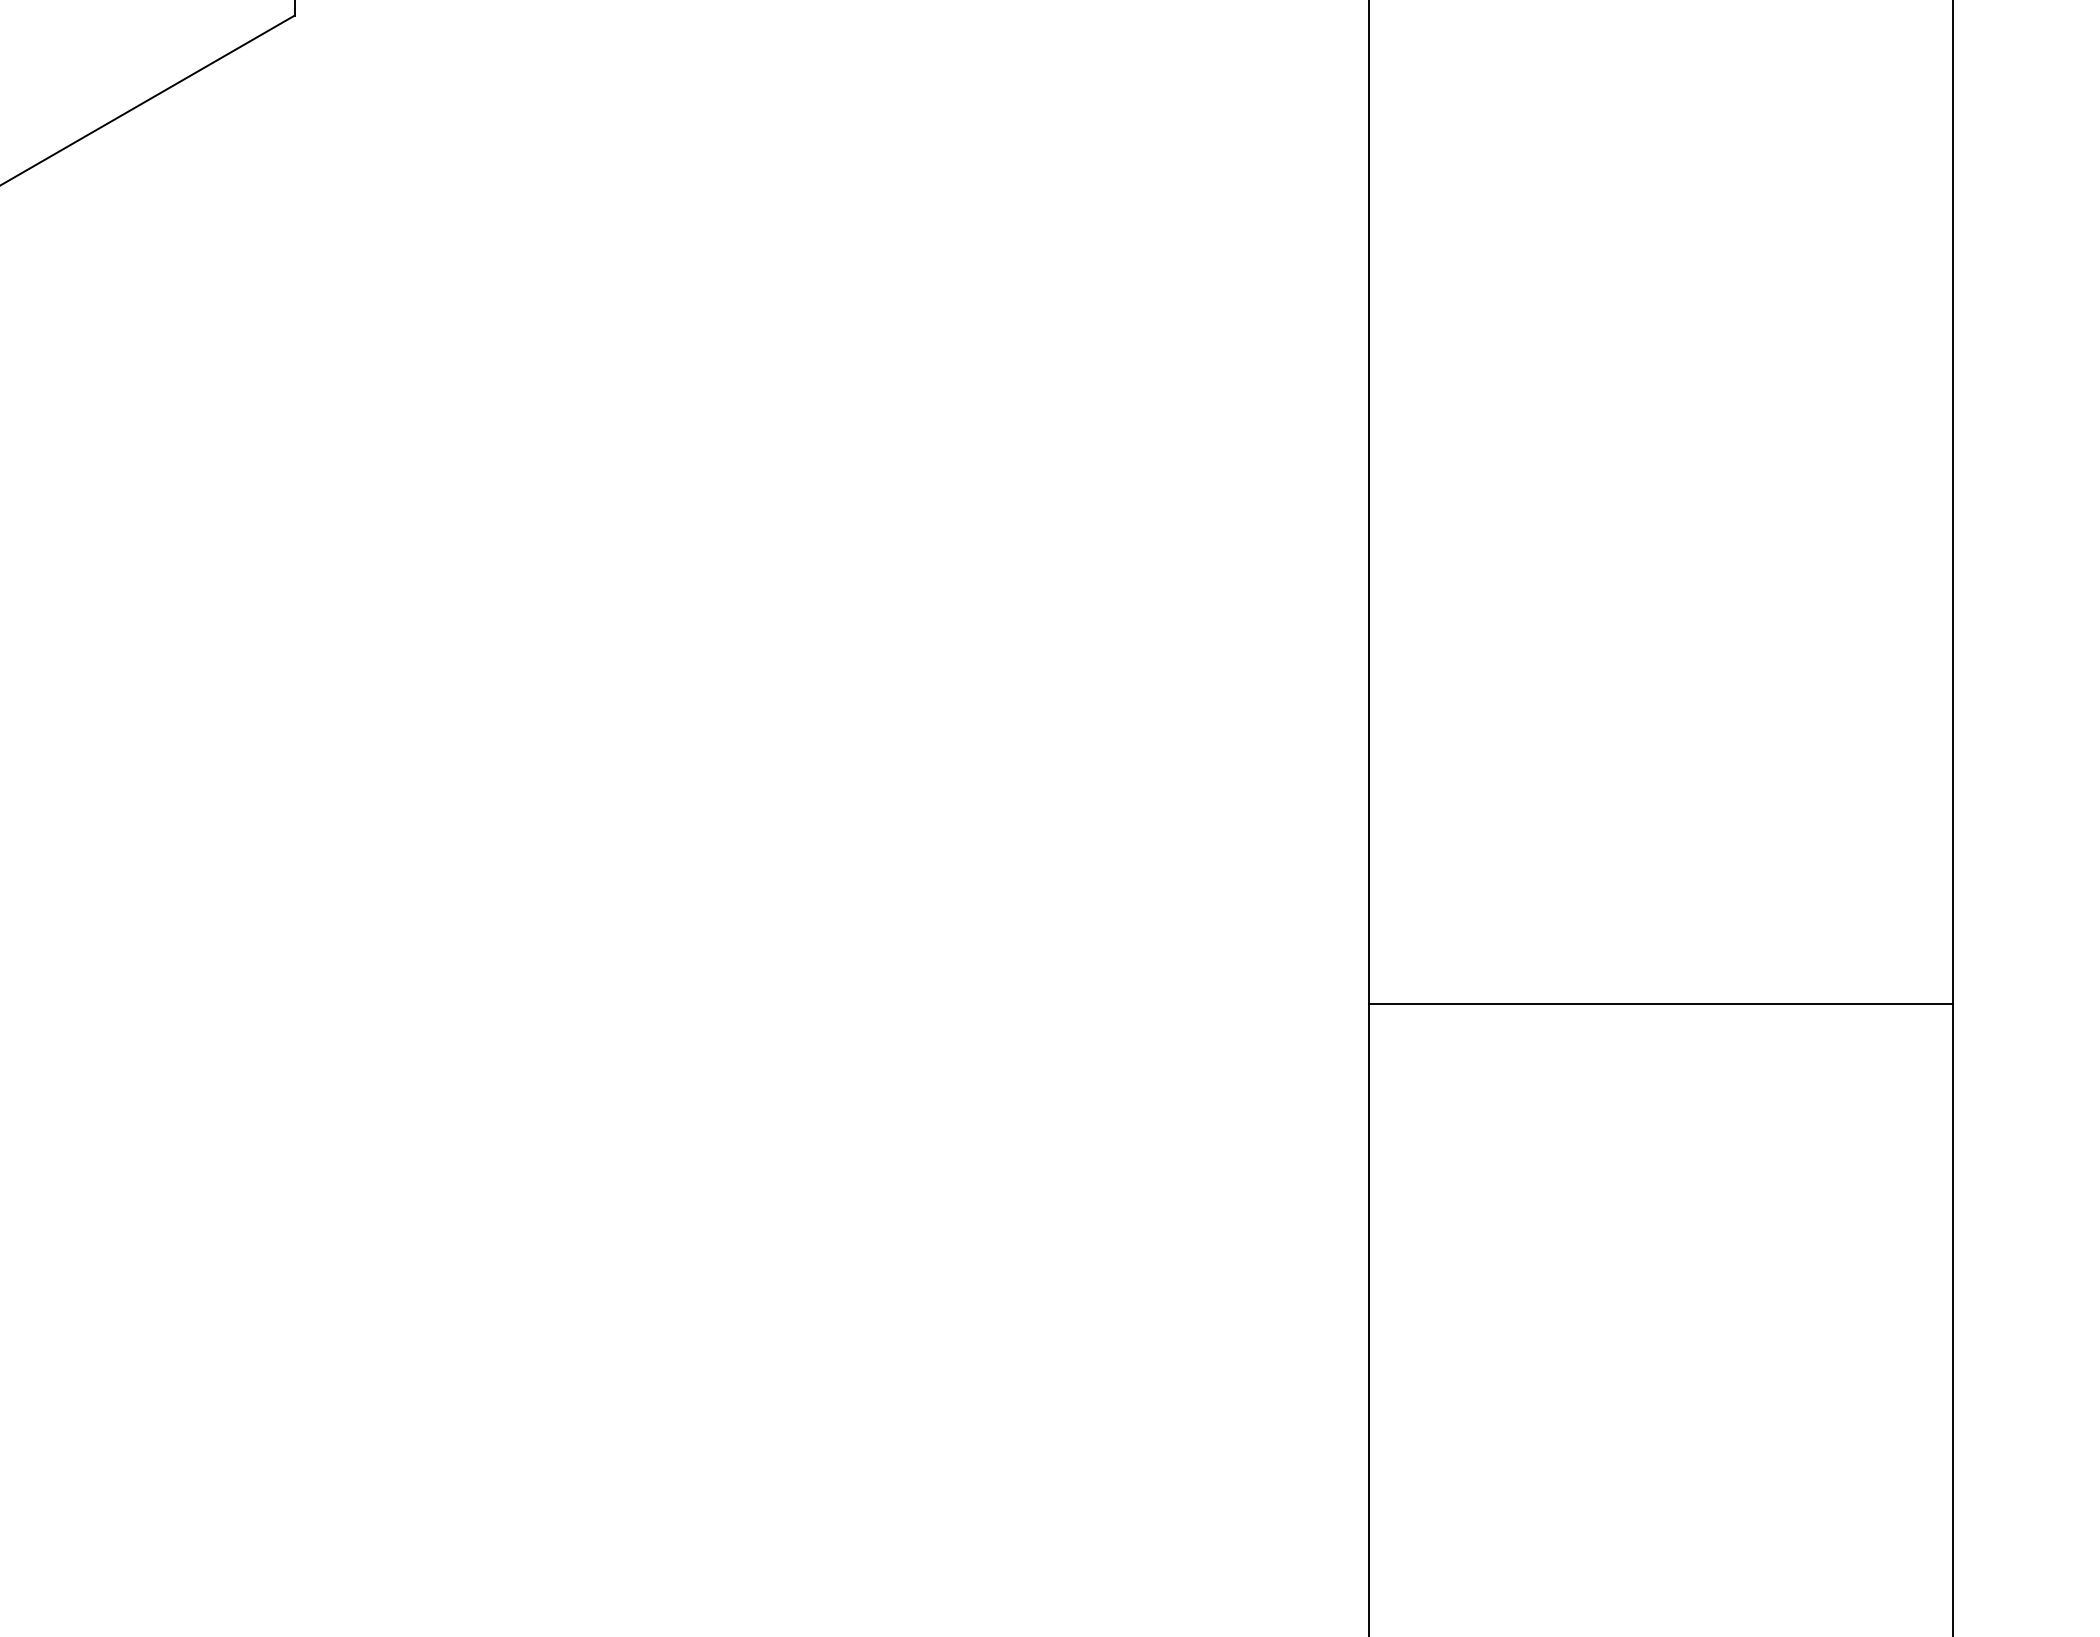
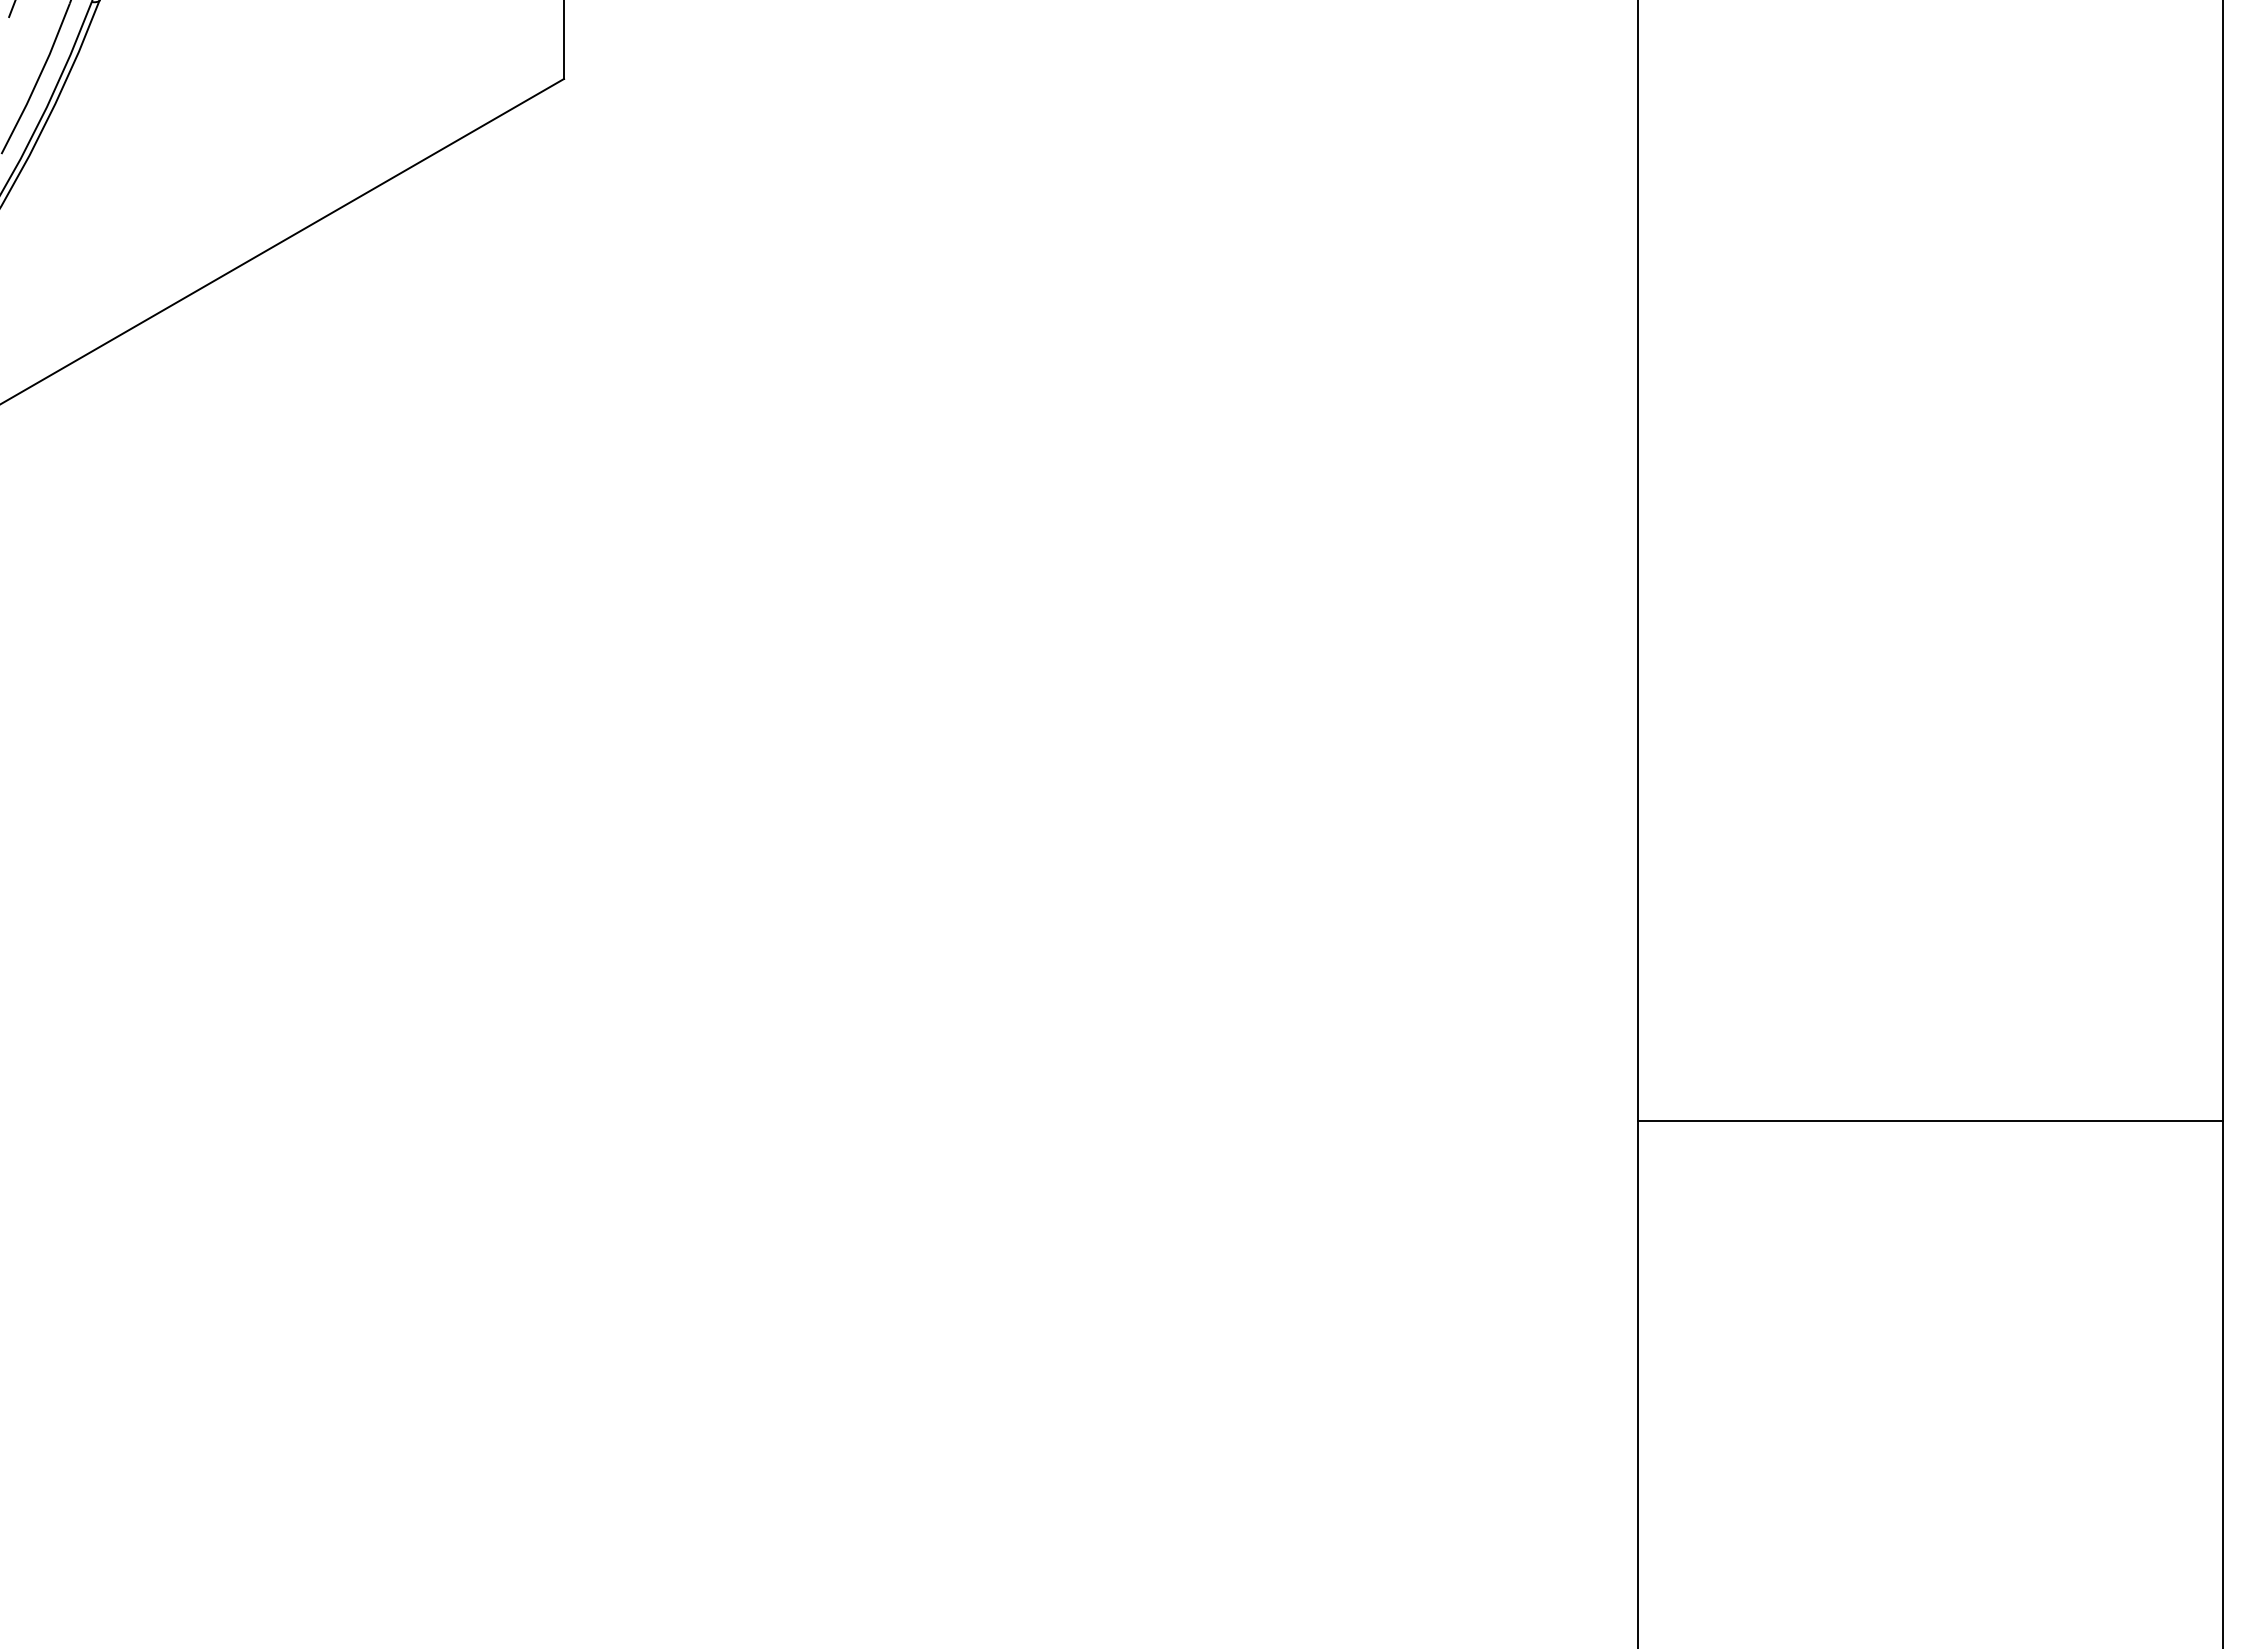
line: (1660, 1004) -> (1929, 1121), moved

